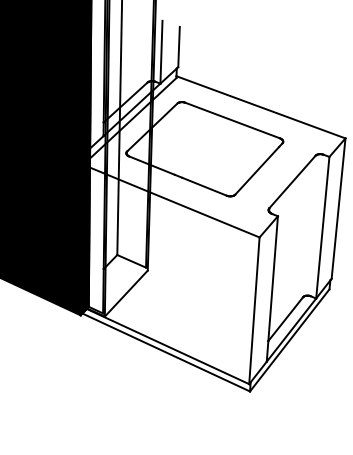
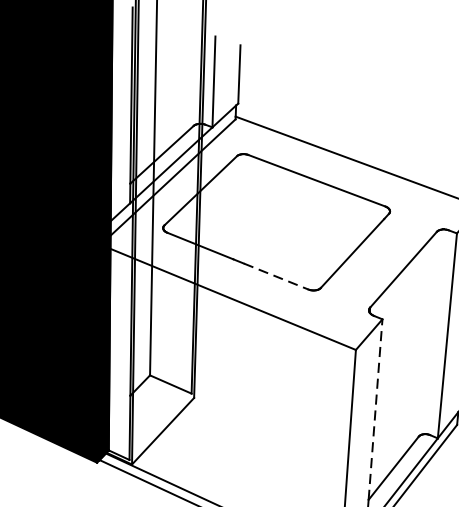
line: (204, 186) -> (276, 276), solid -> dashed
line: (273, 278) -> (376, 409), solid -> dashed

